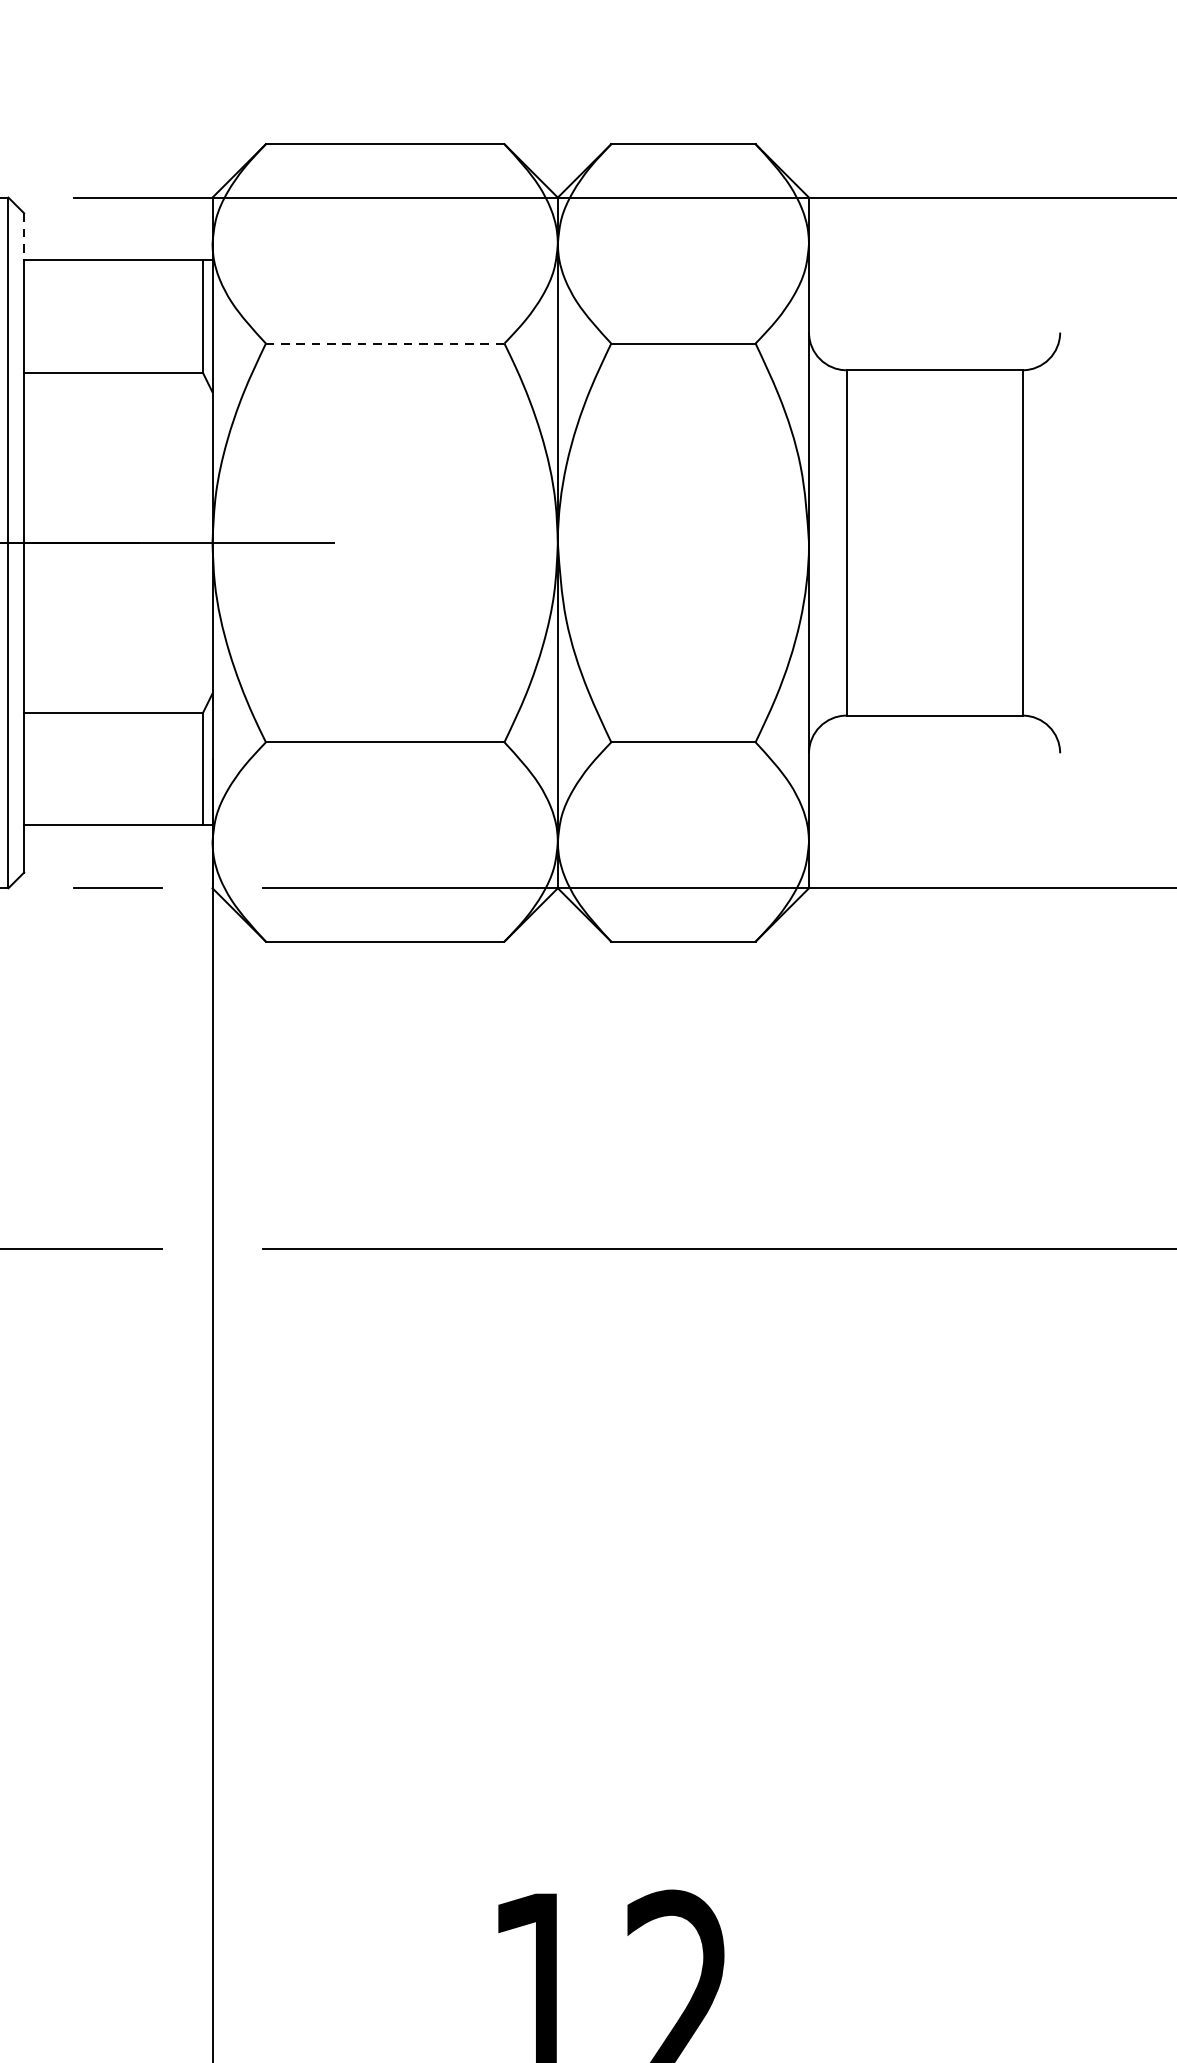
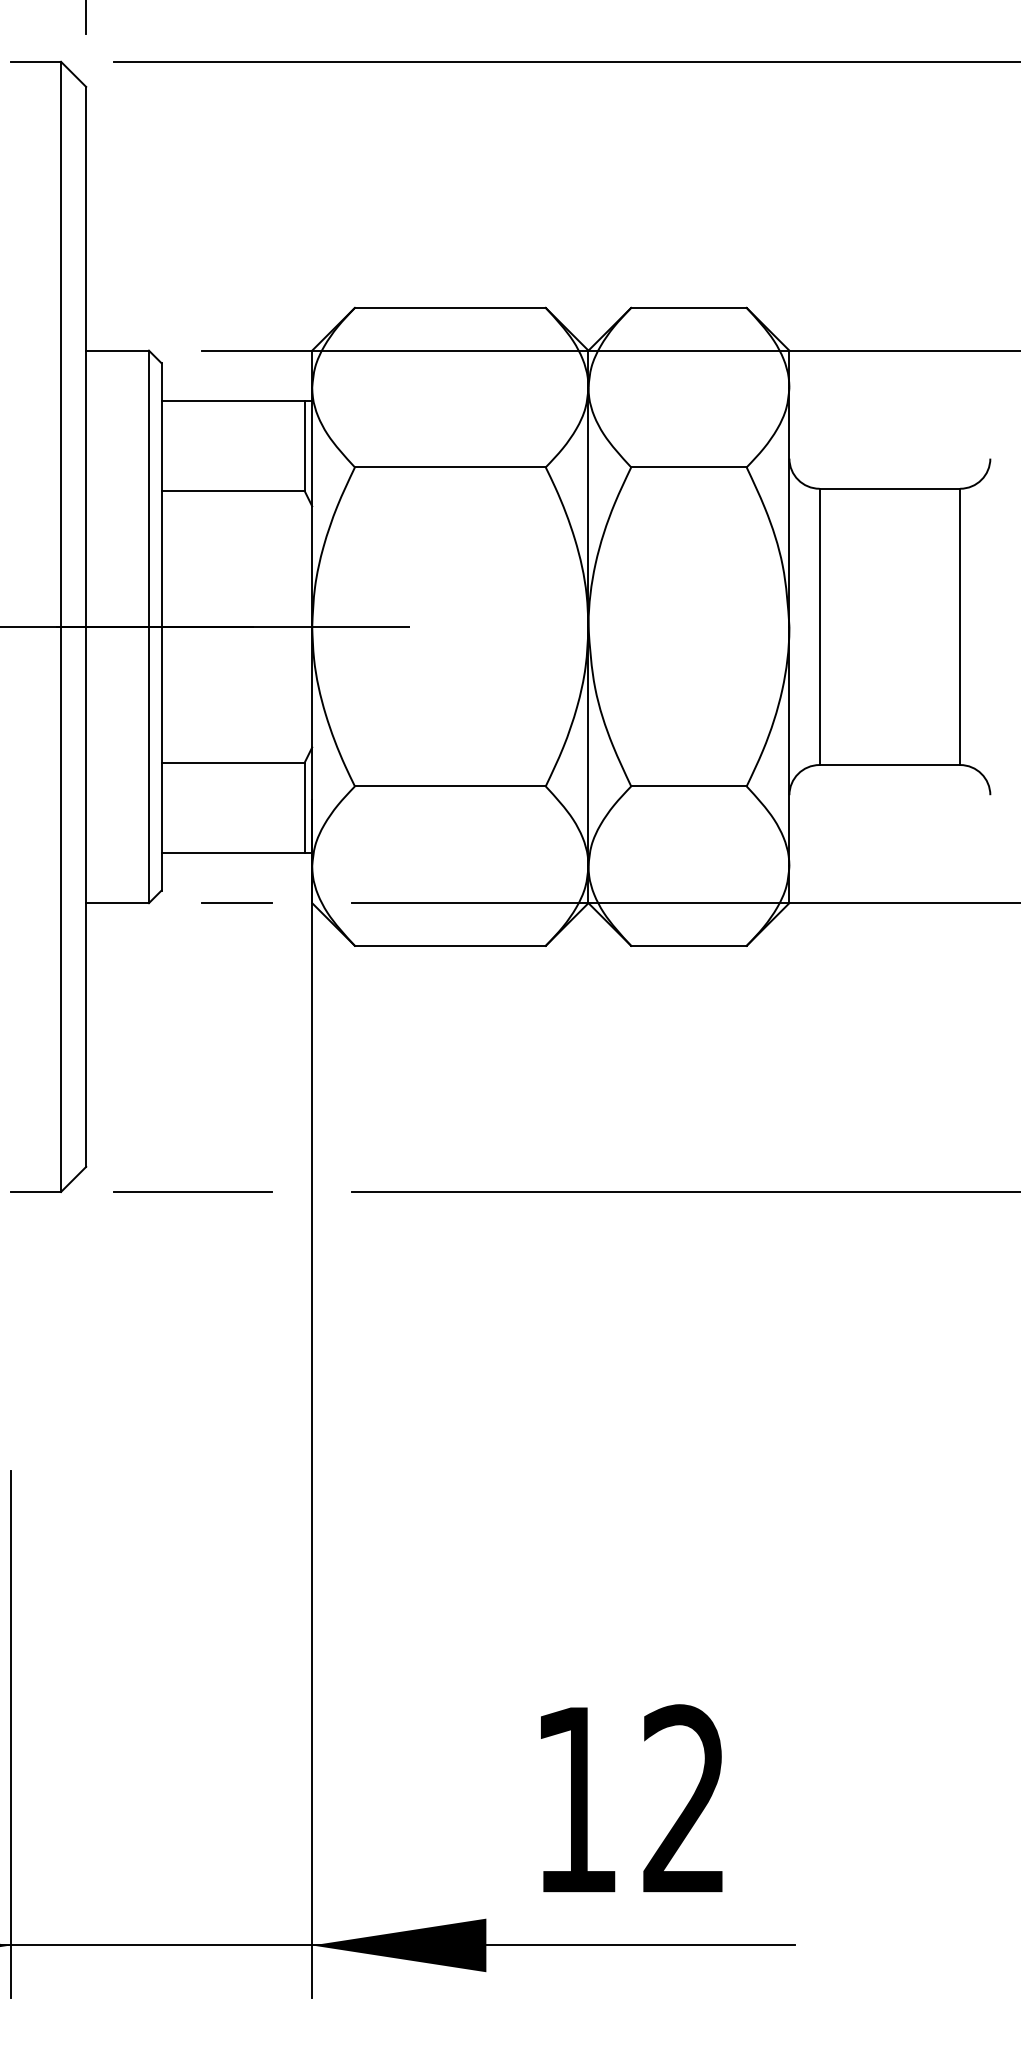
line: (24, 237) -> (161, 382), dashed -> solid
line: (384, 343) -> (449, 467), dashed -> solid

